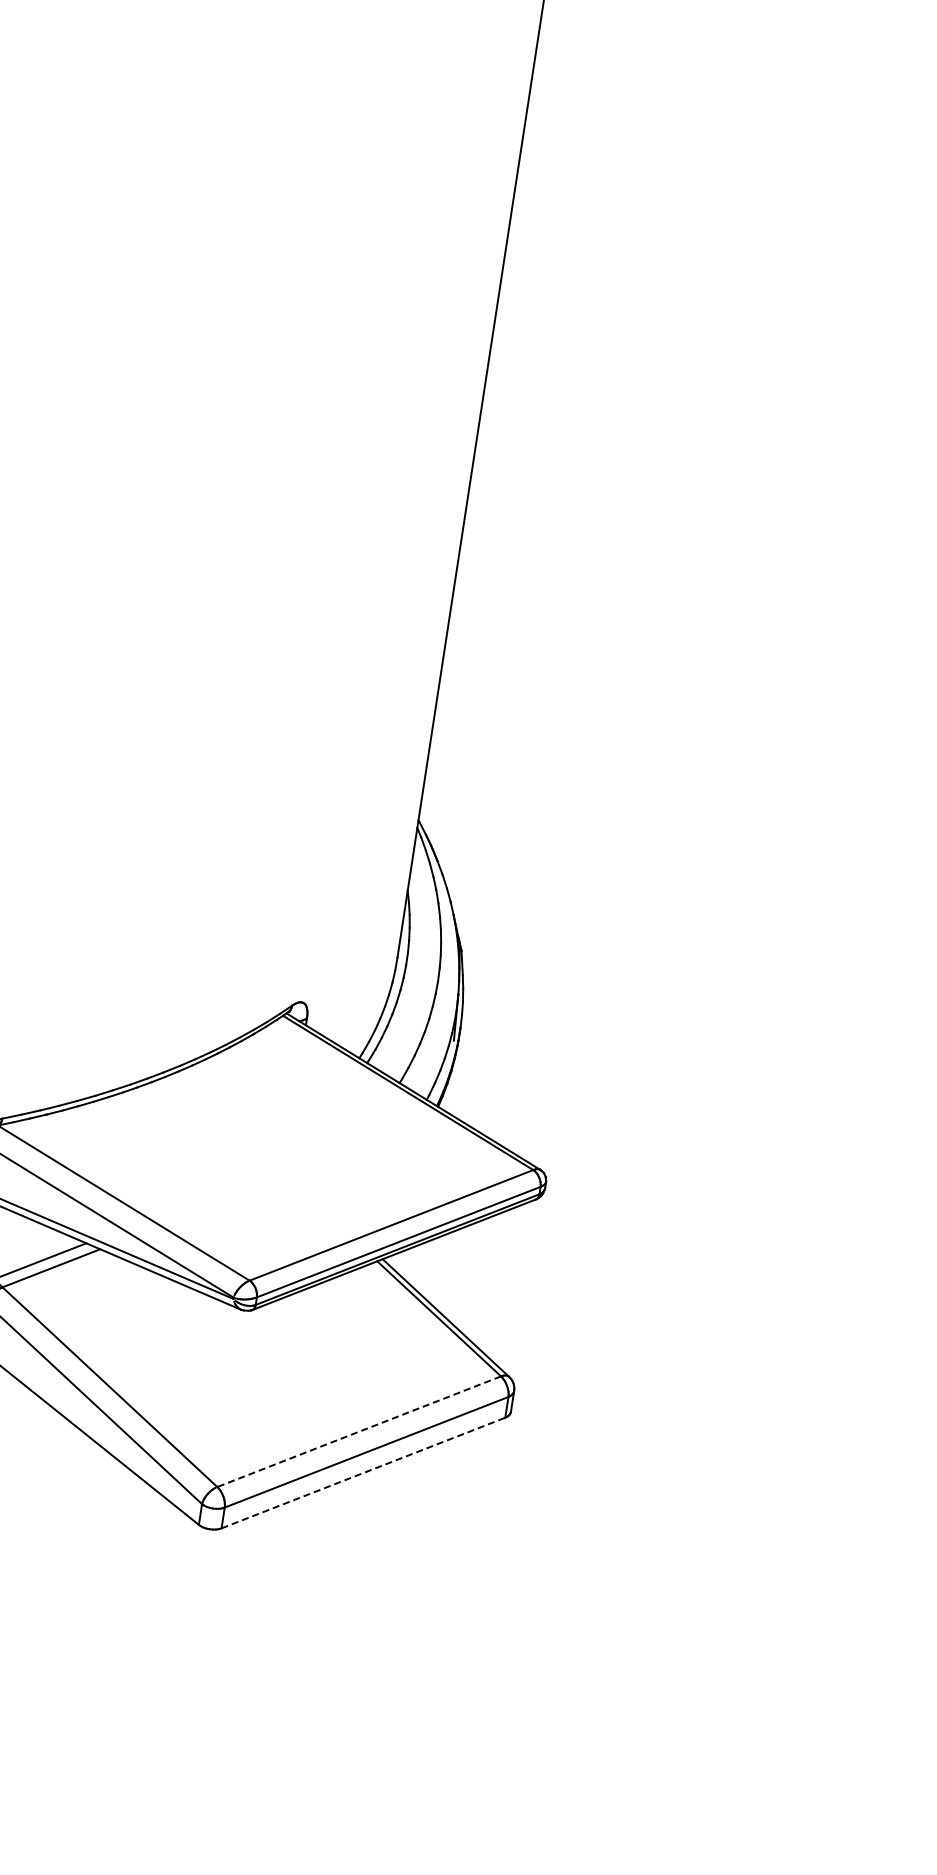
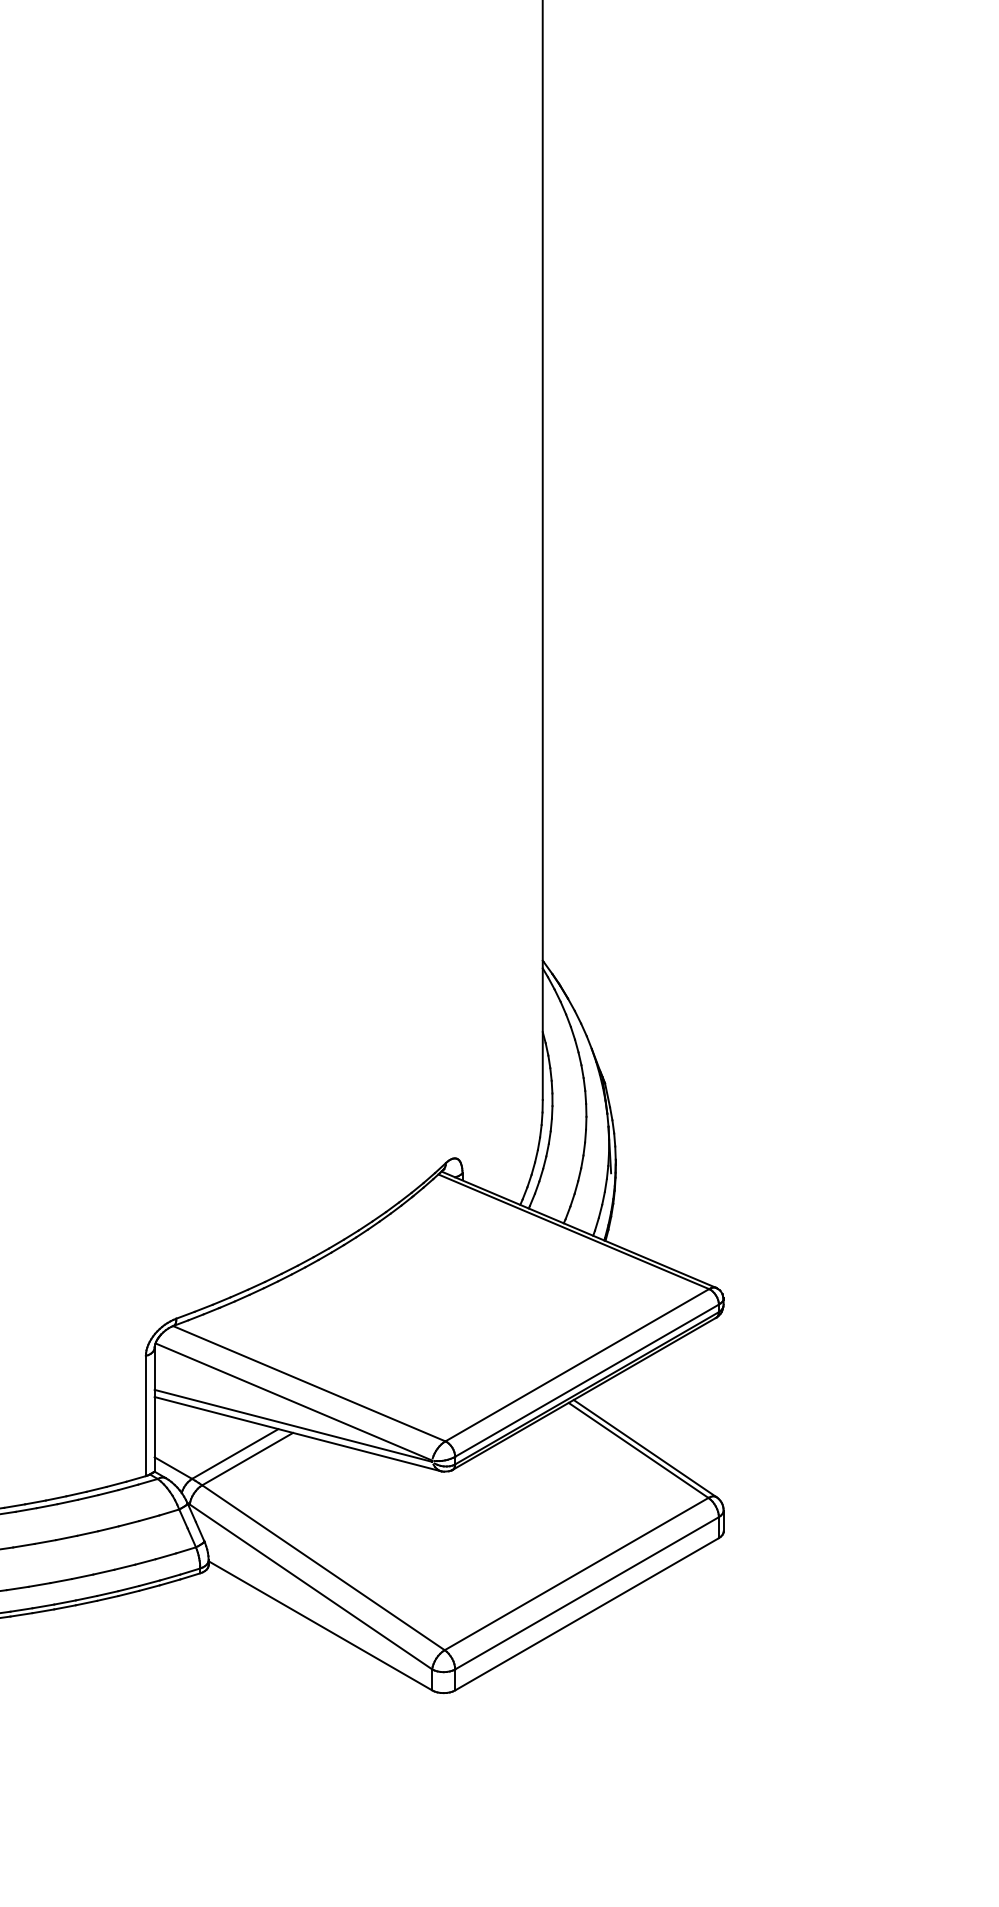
line: (359, 1432) -> (576, 1574), dashed -> solid
line: (363, 1473) -> (587, 1614), dashed -> solid

